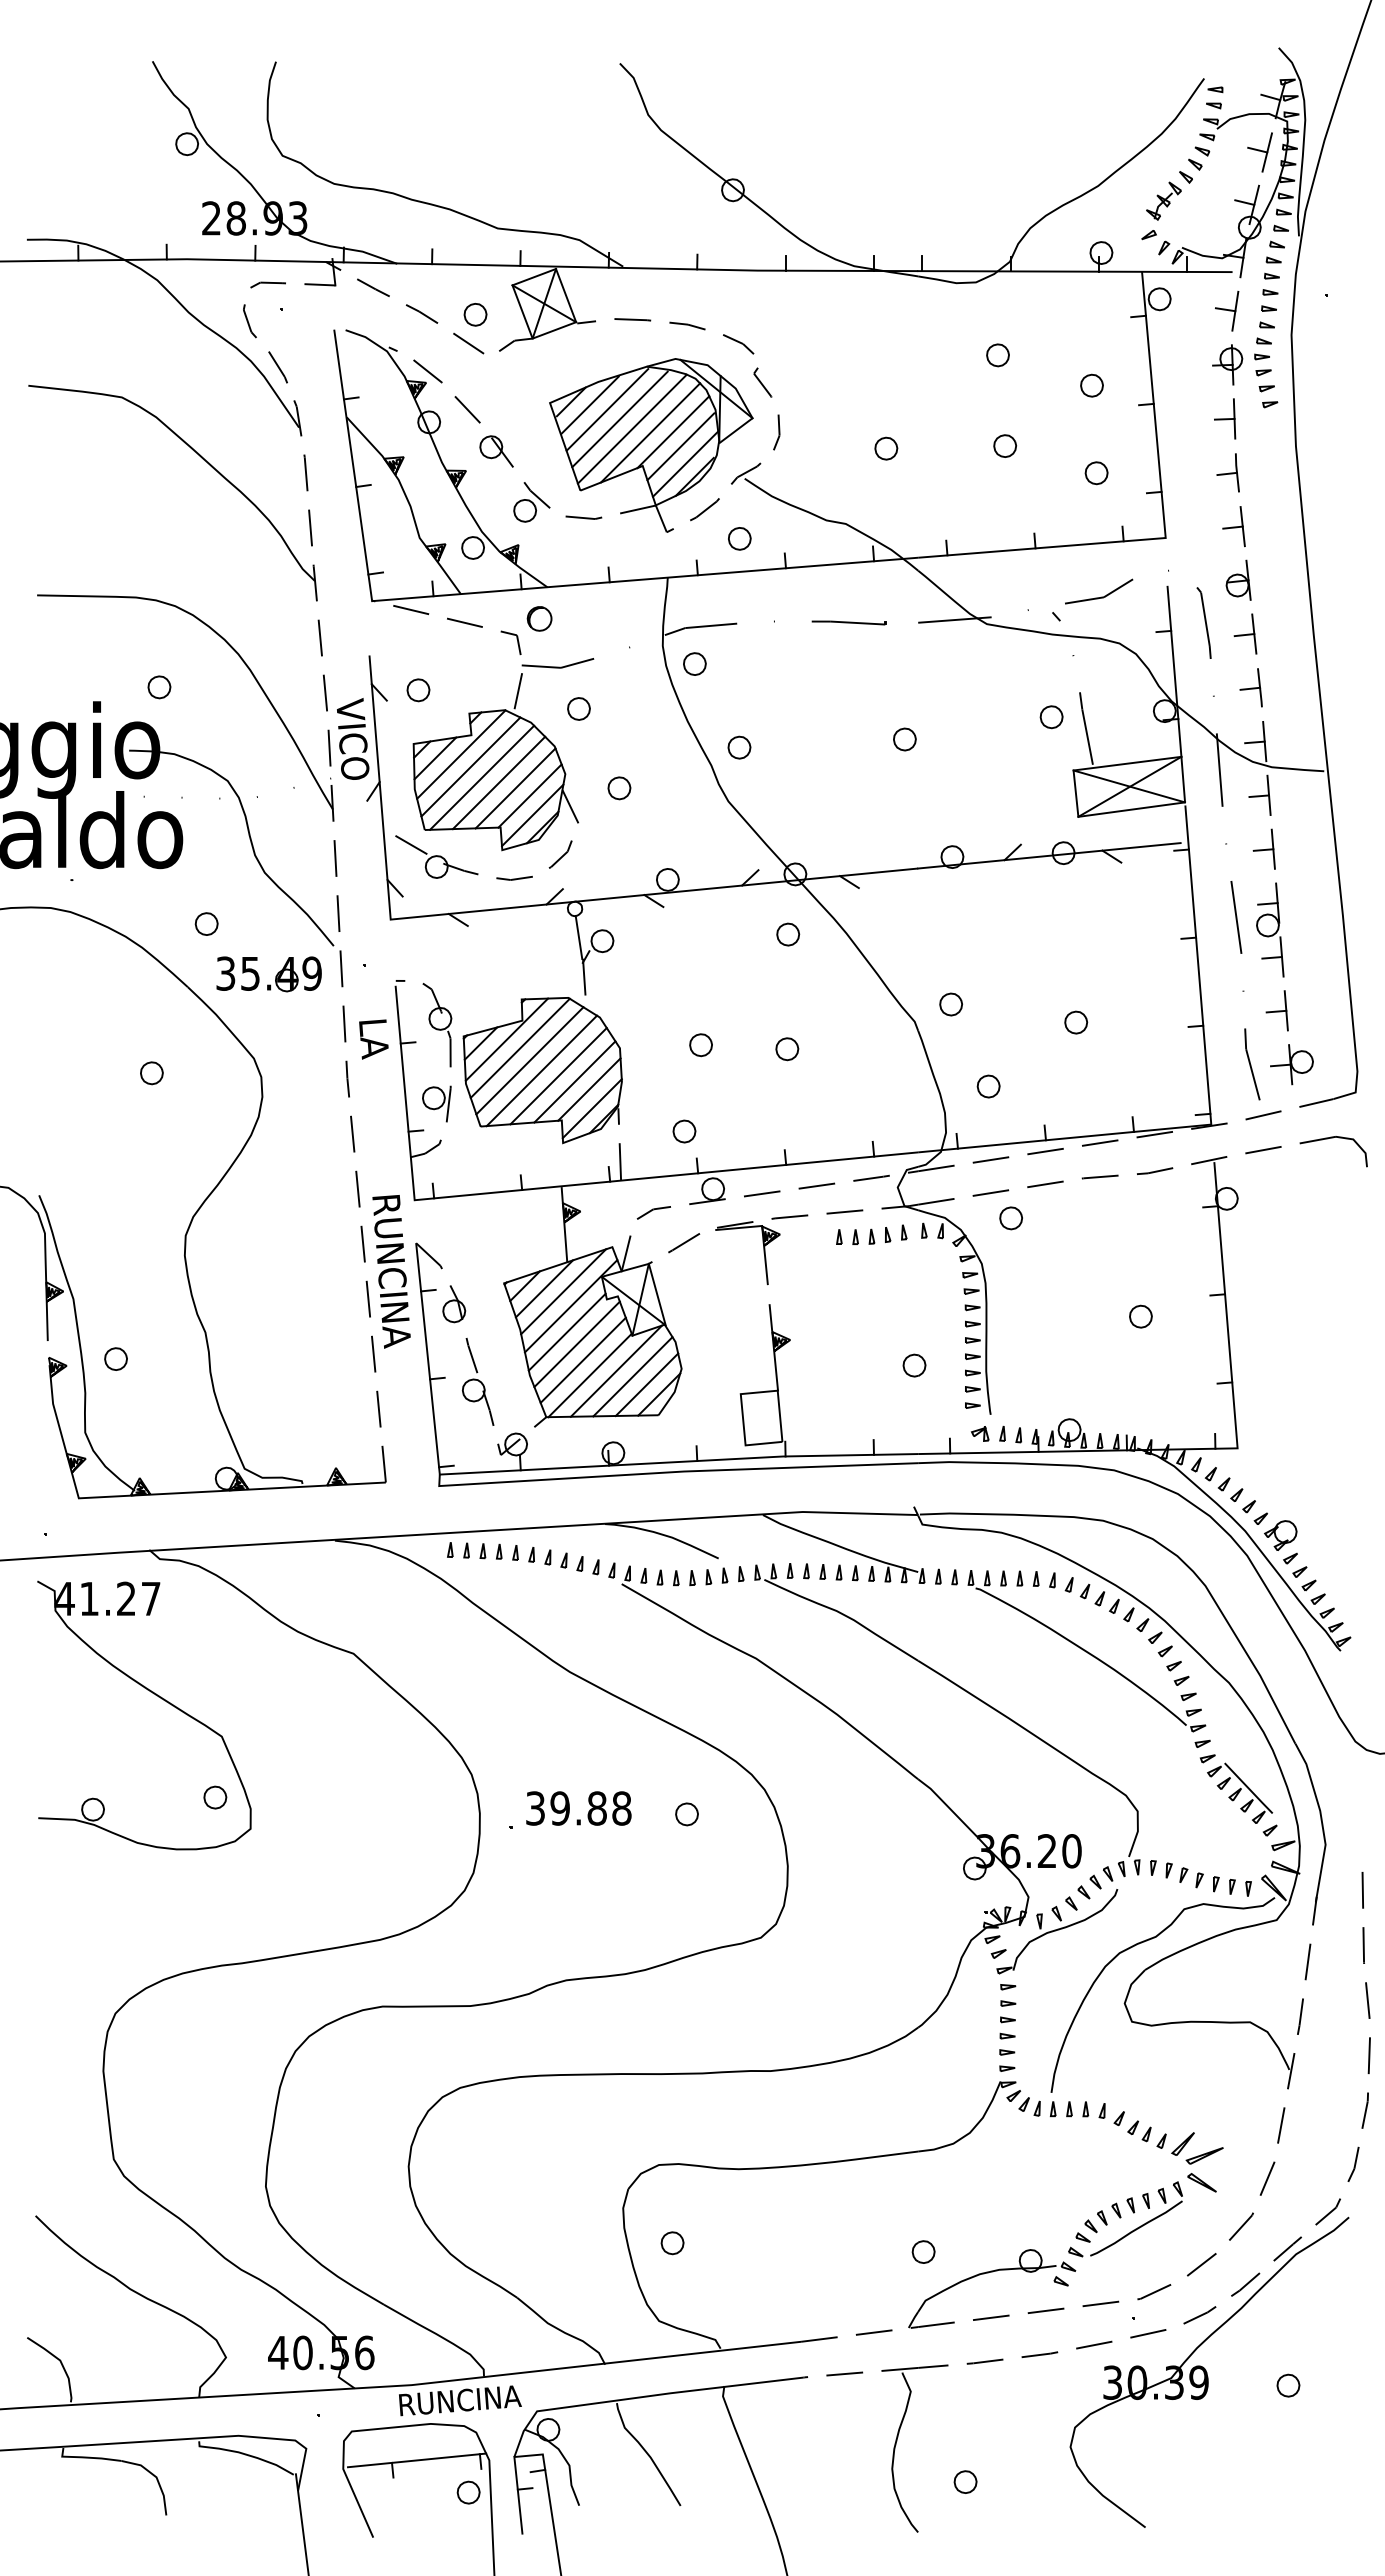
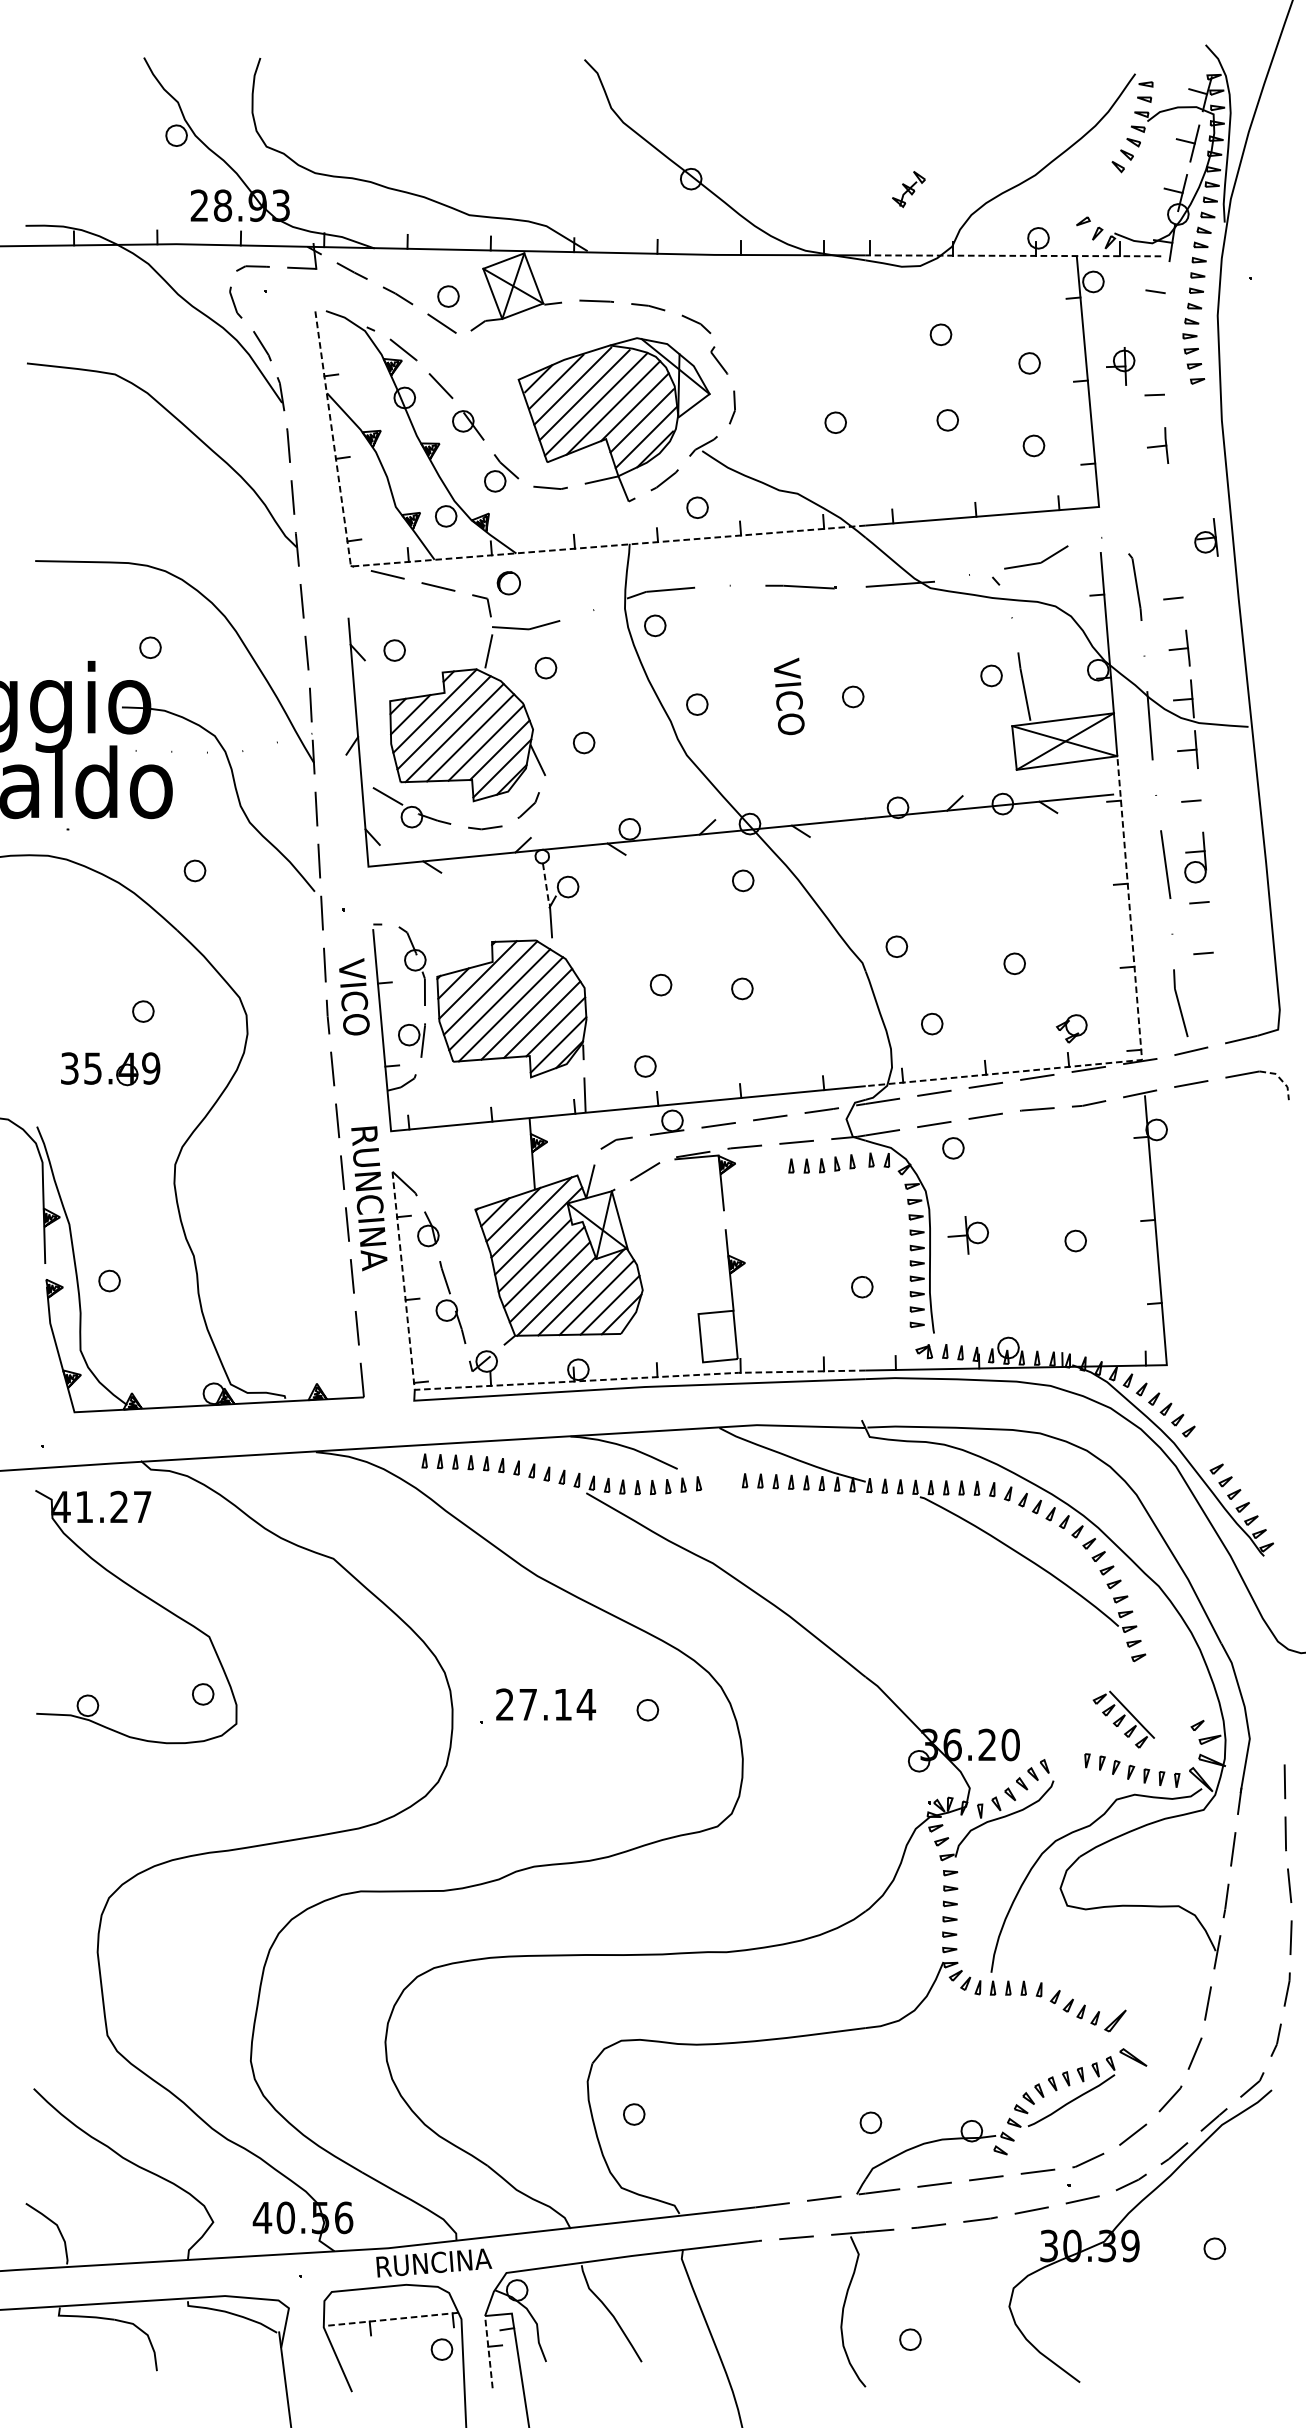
part: (1163, 200) -> (908, 188), moved
line: (1074, 271) -> (1013, 255), solid -> dashed
line: (1235, 310) -> (1164, 292), removed
part: (1227, 364) -> (1120, 366), moved
line: (1234, 418) -> (1163, 394), removed
part: (1233, 526) -> (1163, 496), removed
part: (1238, 579) -> (1206, 536), moved
line: (507, 590) -> (478, 556), solid -> dashed
line: (1254, 633) -> (1182, 597), removed
text: (353, 738) -> (789, 695), moved
line: (1272, 848) -> (1199, 799), removed
line: (579, 937) -> (546, 883), solid -> dashed
line: (1281, 956) -> (1208, 901), removed
part: (275, 976) -> (116, 1071), moved
line: (1285, 1010) -> (1212, 952), removed
text: (375, 1057) -> (354, 996), LA -> VICO
part: (1291, 1064) -> (967, 1235), moved
line: (1210, 1112) -> (1141, 1048), solid -> dashed
line: (1358, 1145) -> (1280, 1079), solid -> dashed
line: (562, 1468) -> (530, 1384), solid -> dashed
part: (1280, 1535) -> (1071, 1028), moved
part: (964, 1691) -> (909, 1594), removed
part: (1240, 1792) -> (1124, 1718), moved
text: (579, 1808) -> (546, 1704), 39.88 -> 27.14
part: (1204, 2155) -> (1135, 2031), removed
line: (417, 2460) -> (393, 2319), solid -> dashed
line: (518, 2495) -> (488, 2352), solid -> dashed

